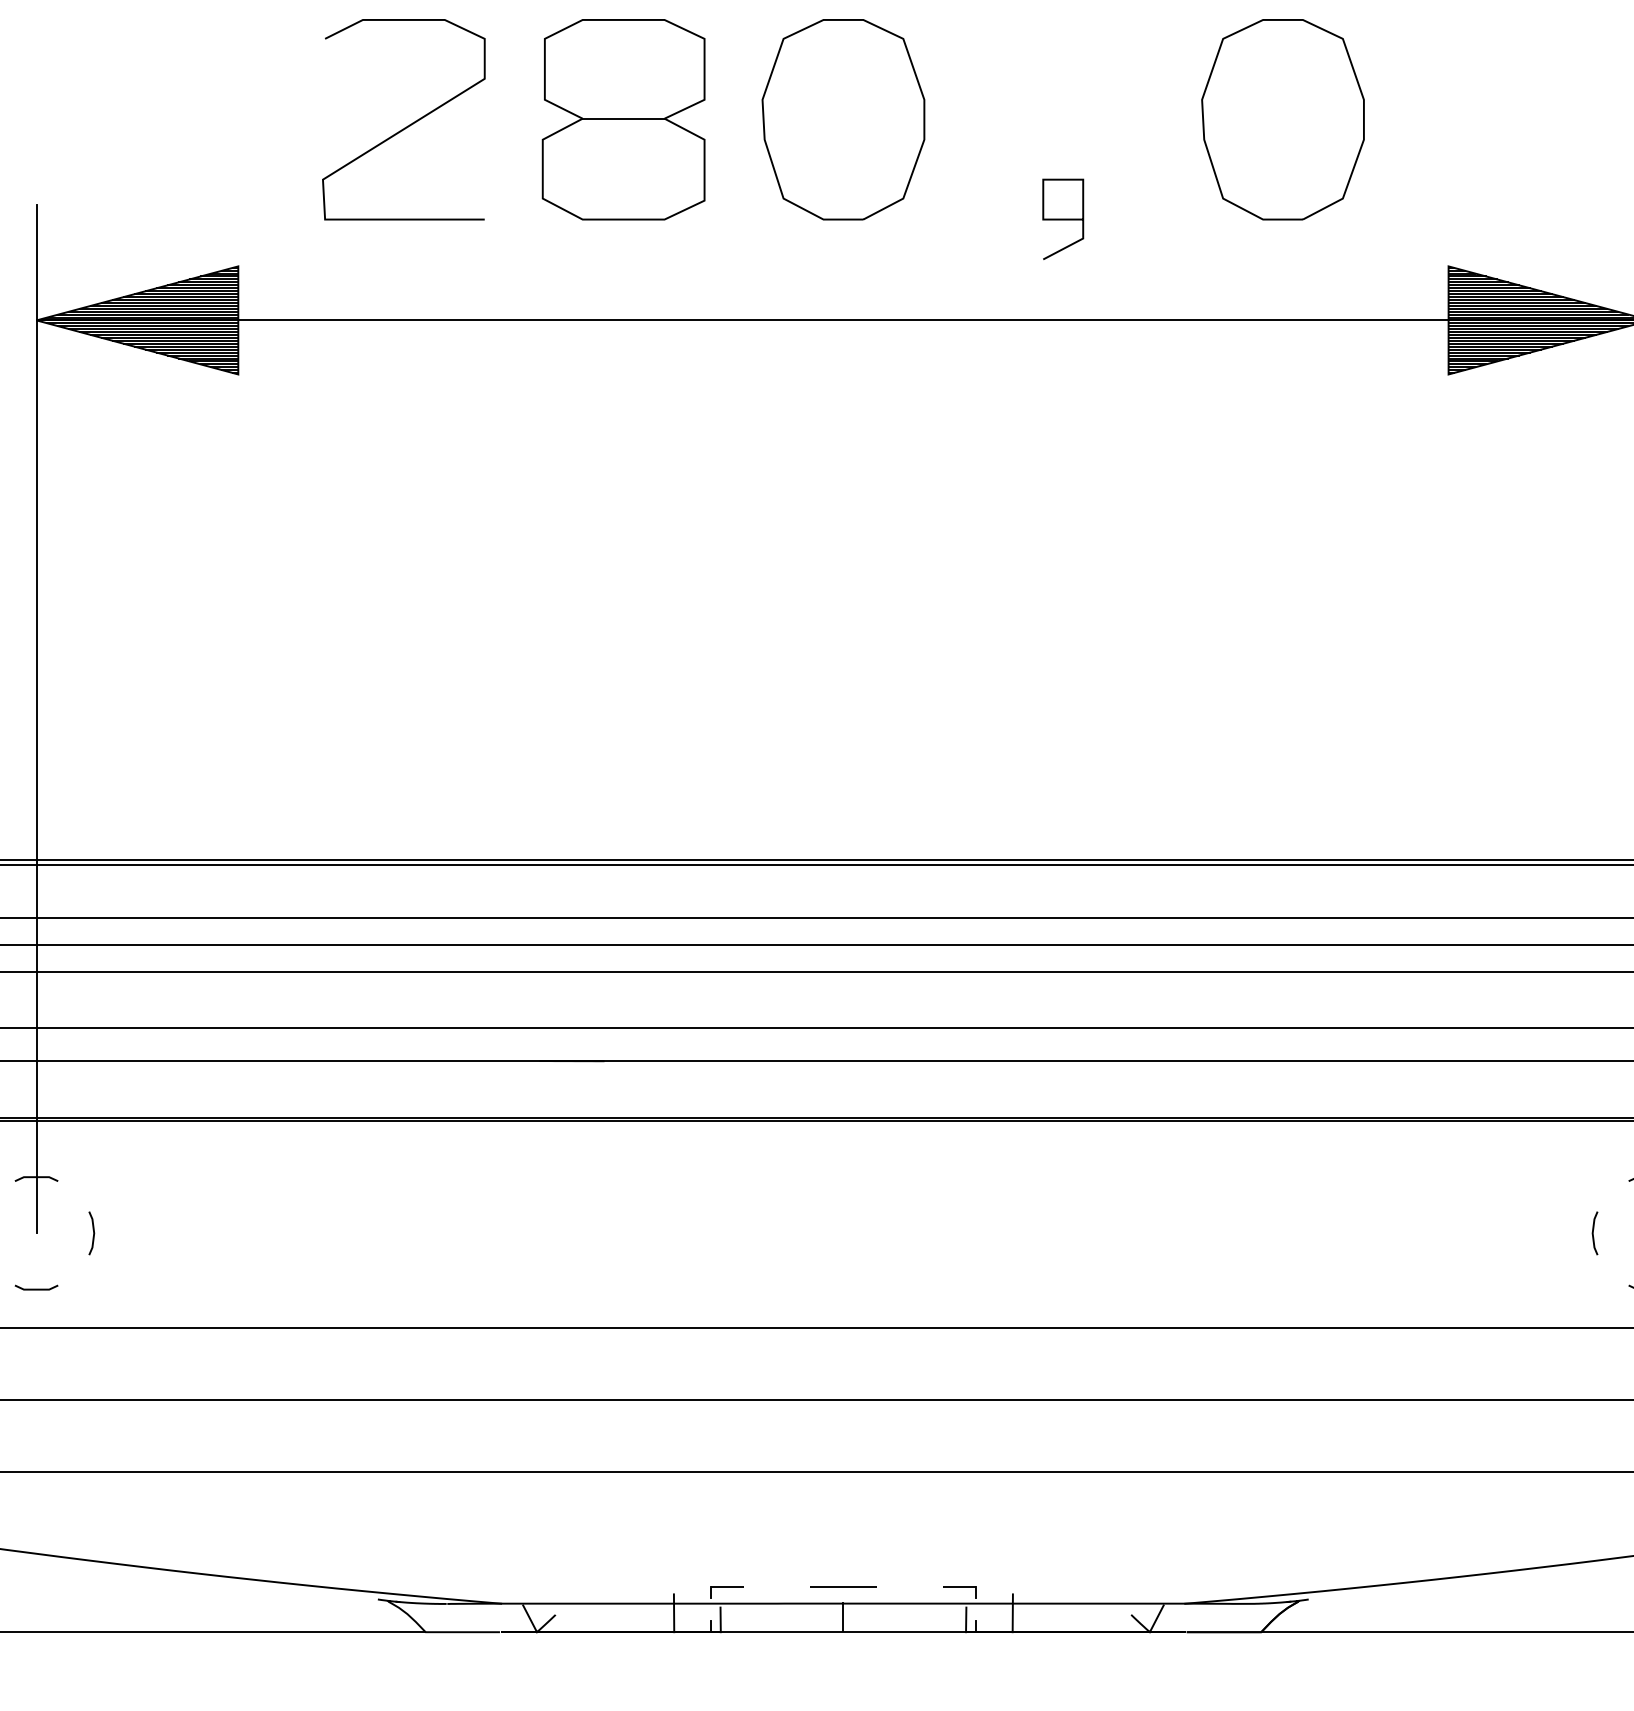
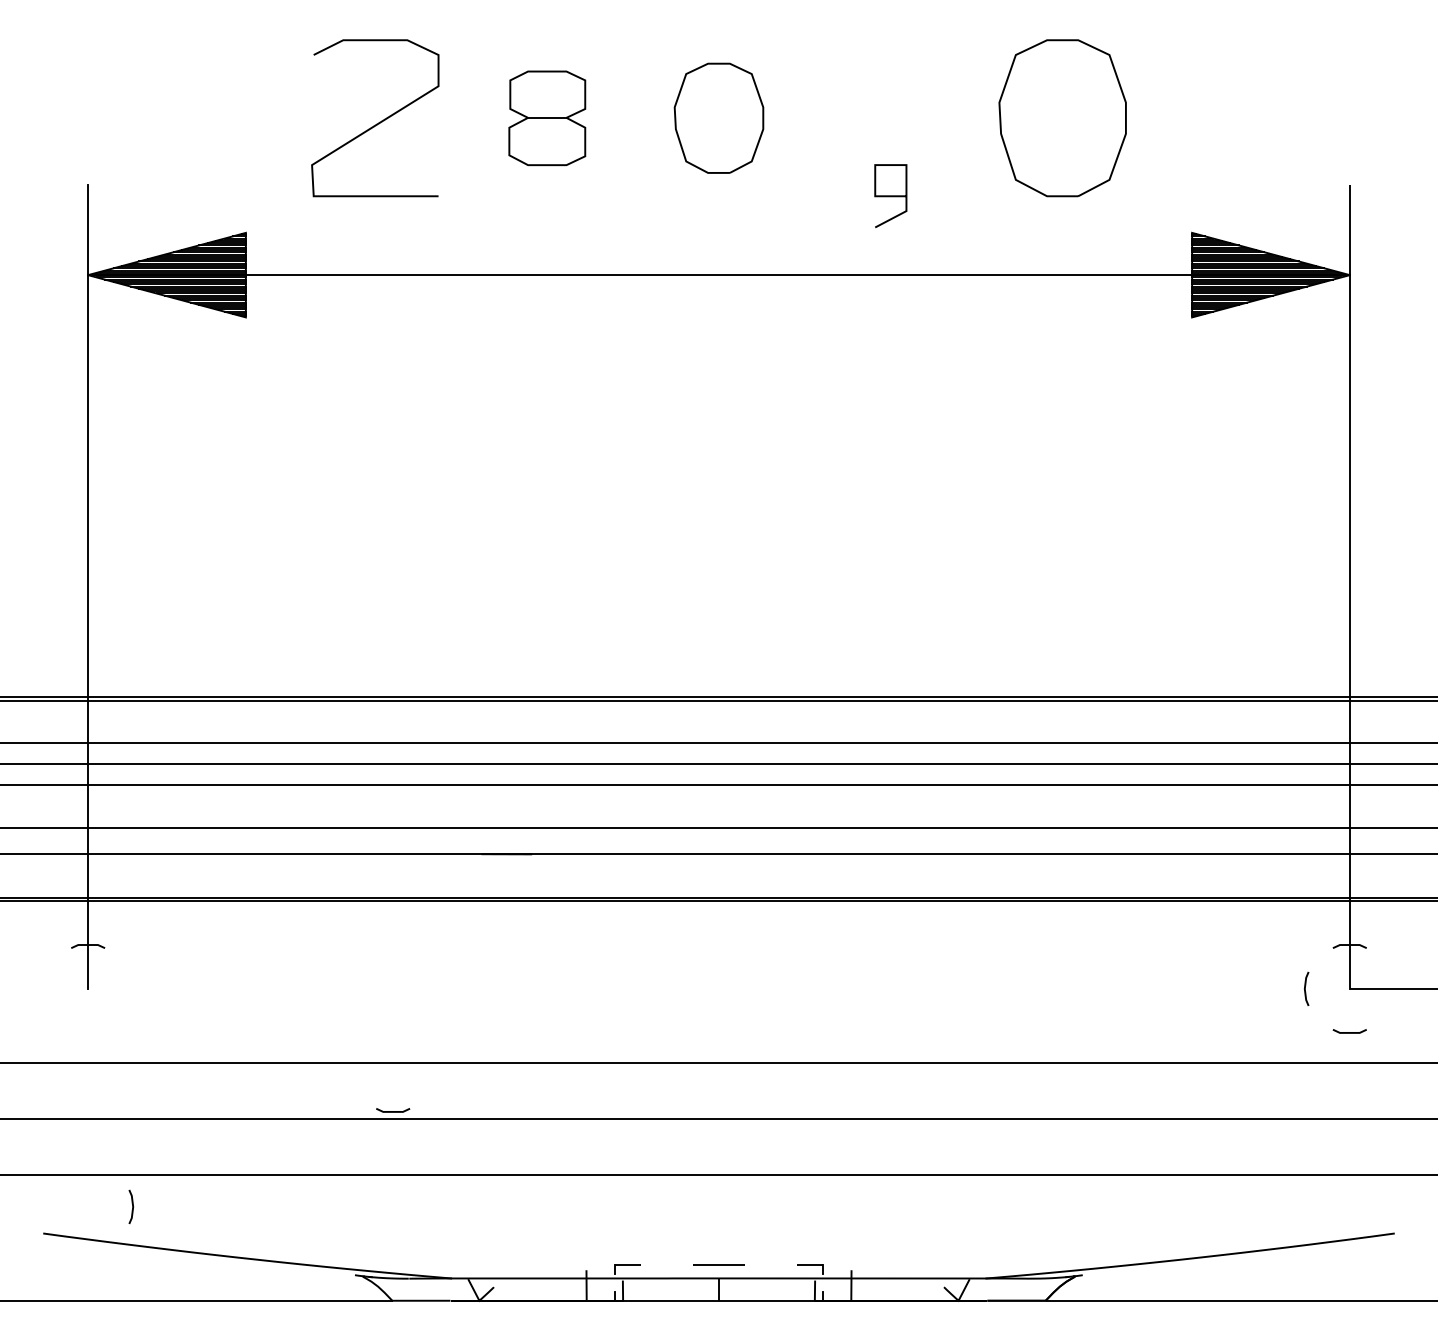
part: (624, 120) -> (547, 118), size x0.6
part: (842, 120) -> (718, 118), size x0.7
line: (93, 1232) -> (132, 1206), moved
line: (37, 1289) -> (393, 1111), moved

